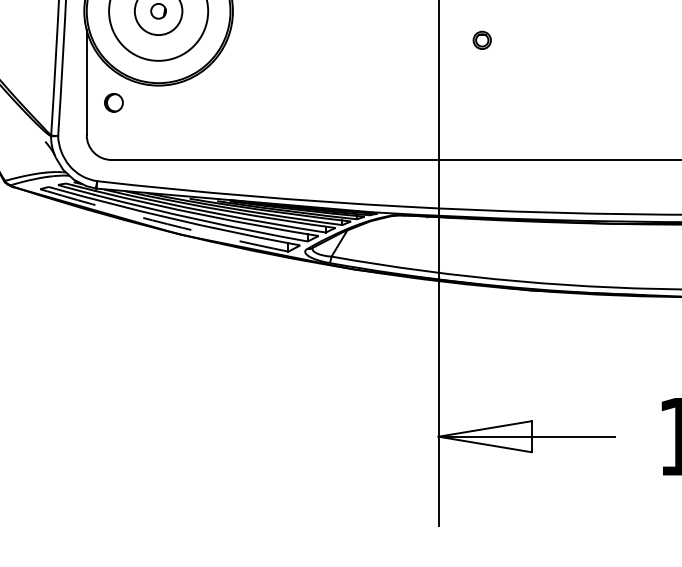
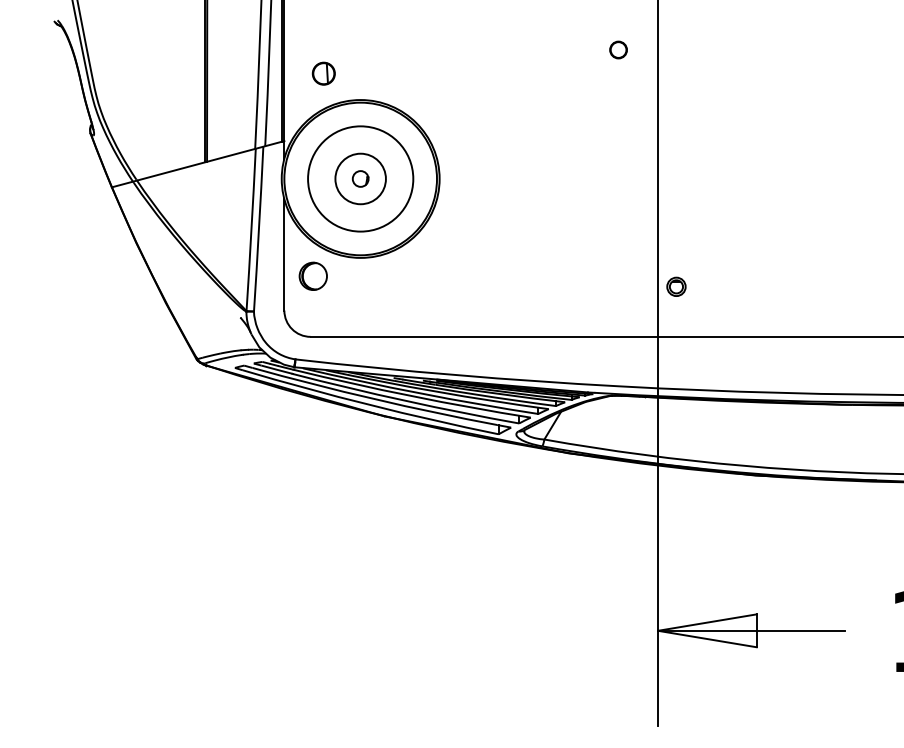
part: (482, 40) -> (676, 286), moved
part: (113, 102) -> (312, 275), size x1.43
arc: (167, 224) -> (370, 405), dashed -> solid

